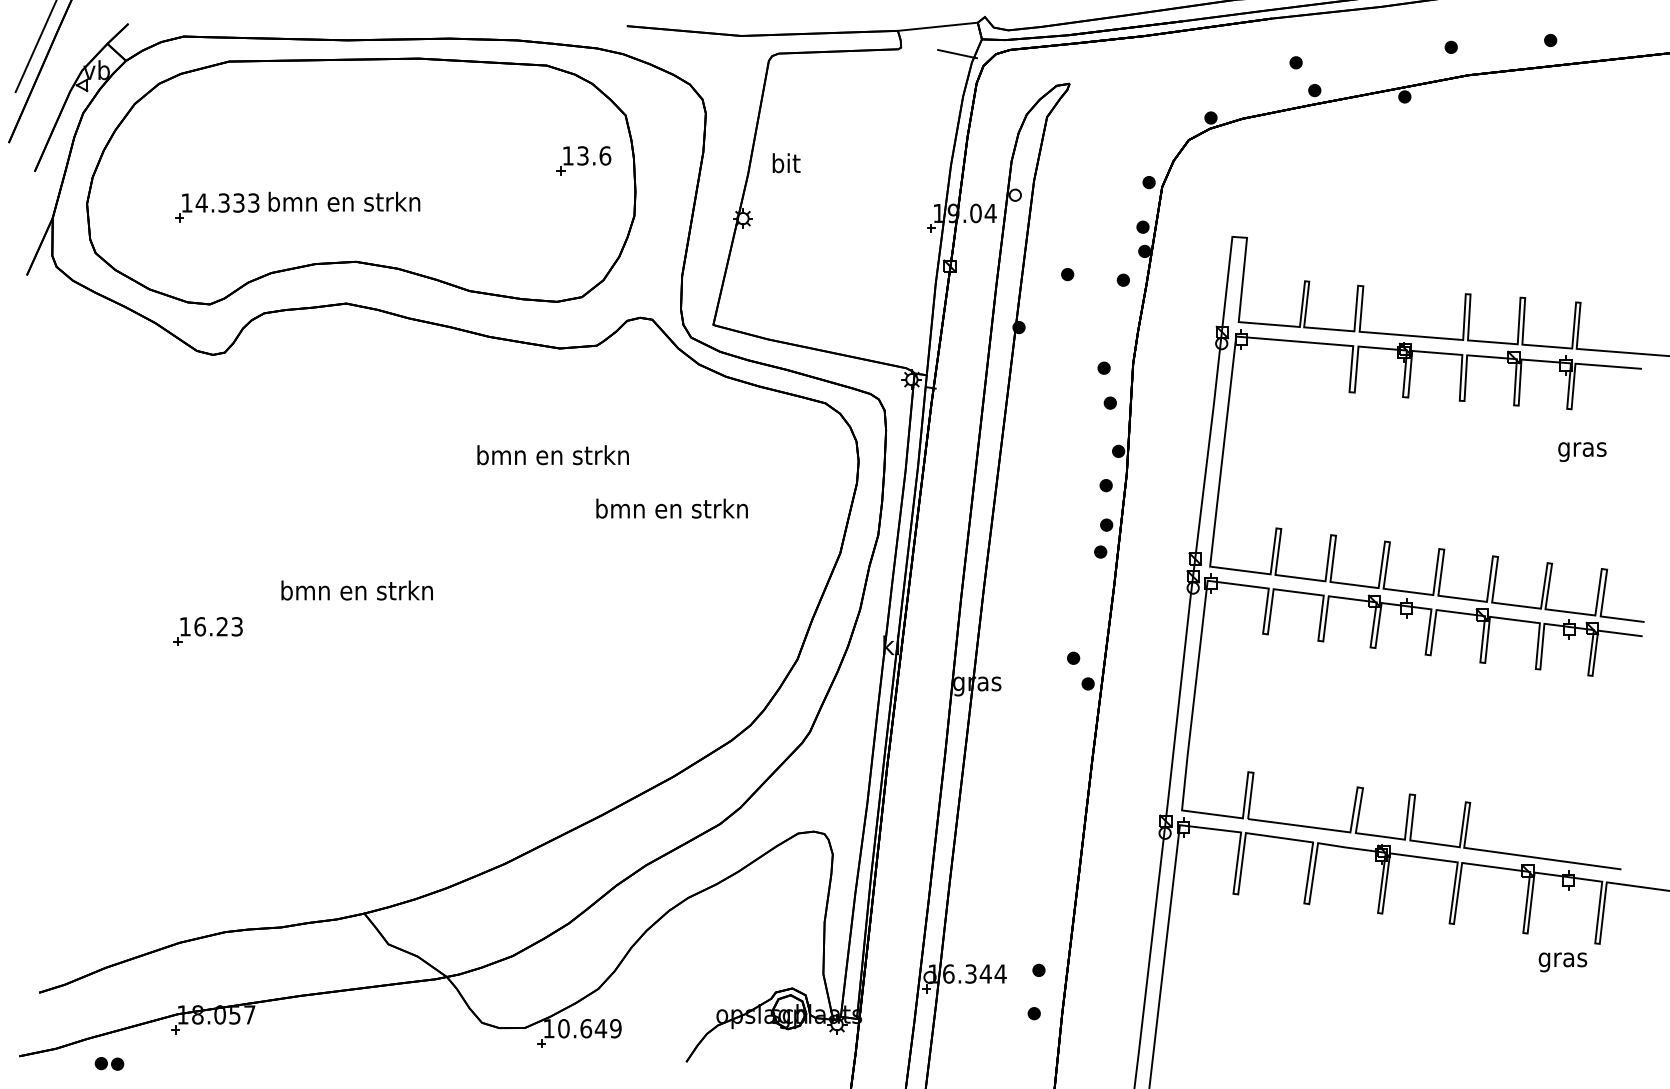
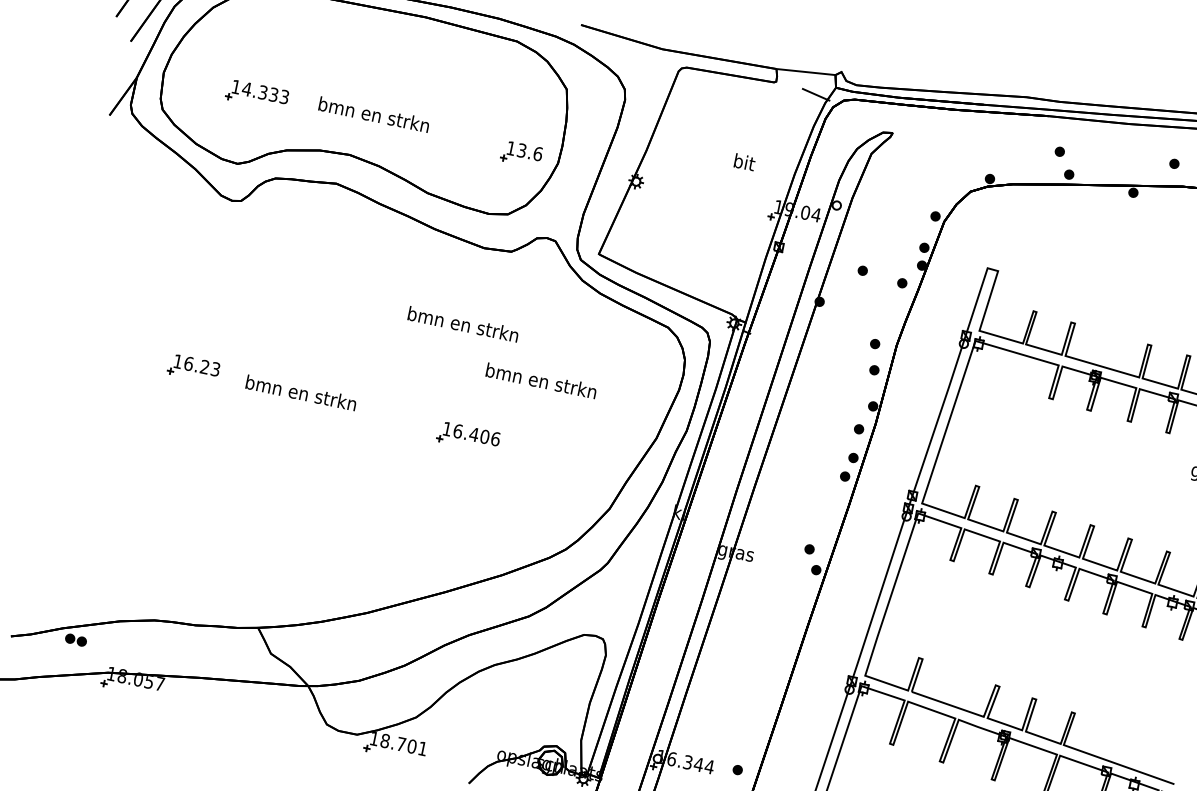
part: (583, 160) -> (521, 154), moved
text: (786, 163) -> (744, 162), moved
text: (344, 201) -> (374, 114), moved
part: (590, 602) -> (468, 436), added
part: (207, 631) -> (193, 368), moved
text: (589, 1028) -> (403, 744), 10.649 -> 18.701
part: (109, 1063) -> (76, 639), moved

